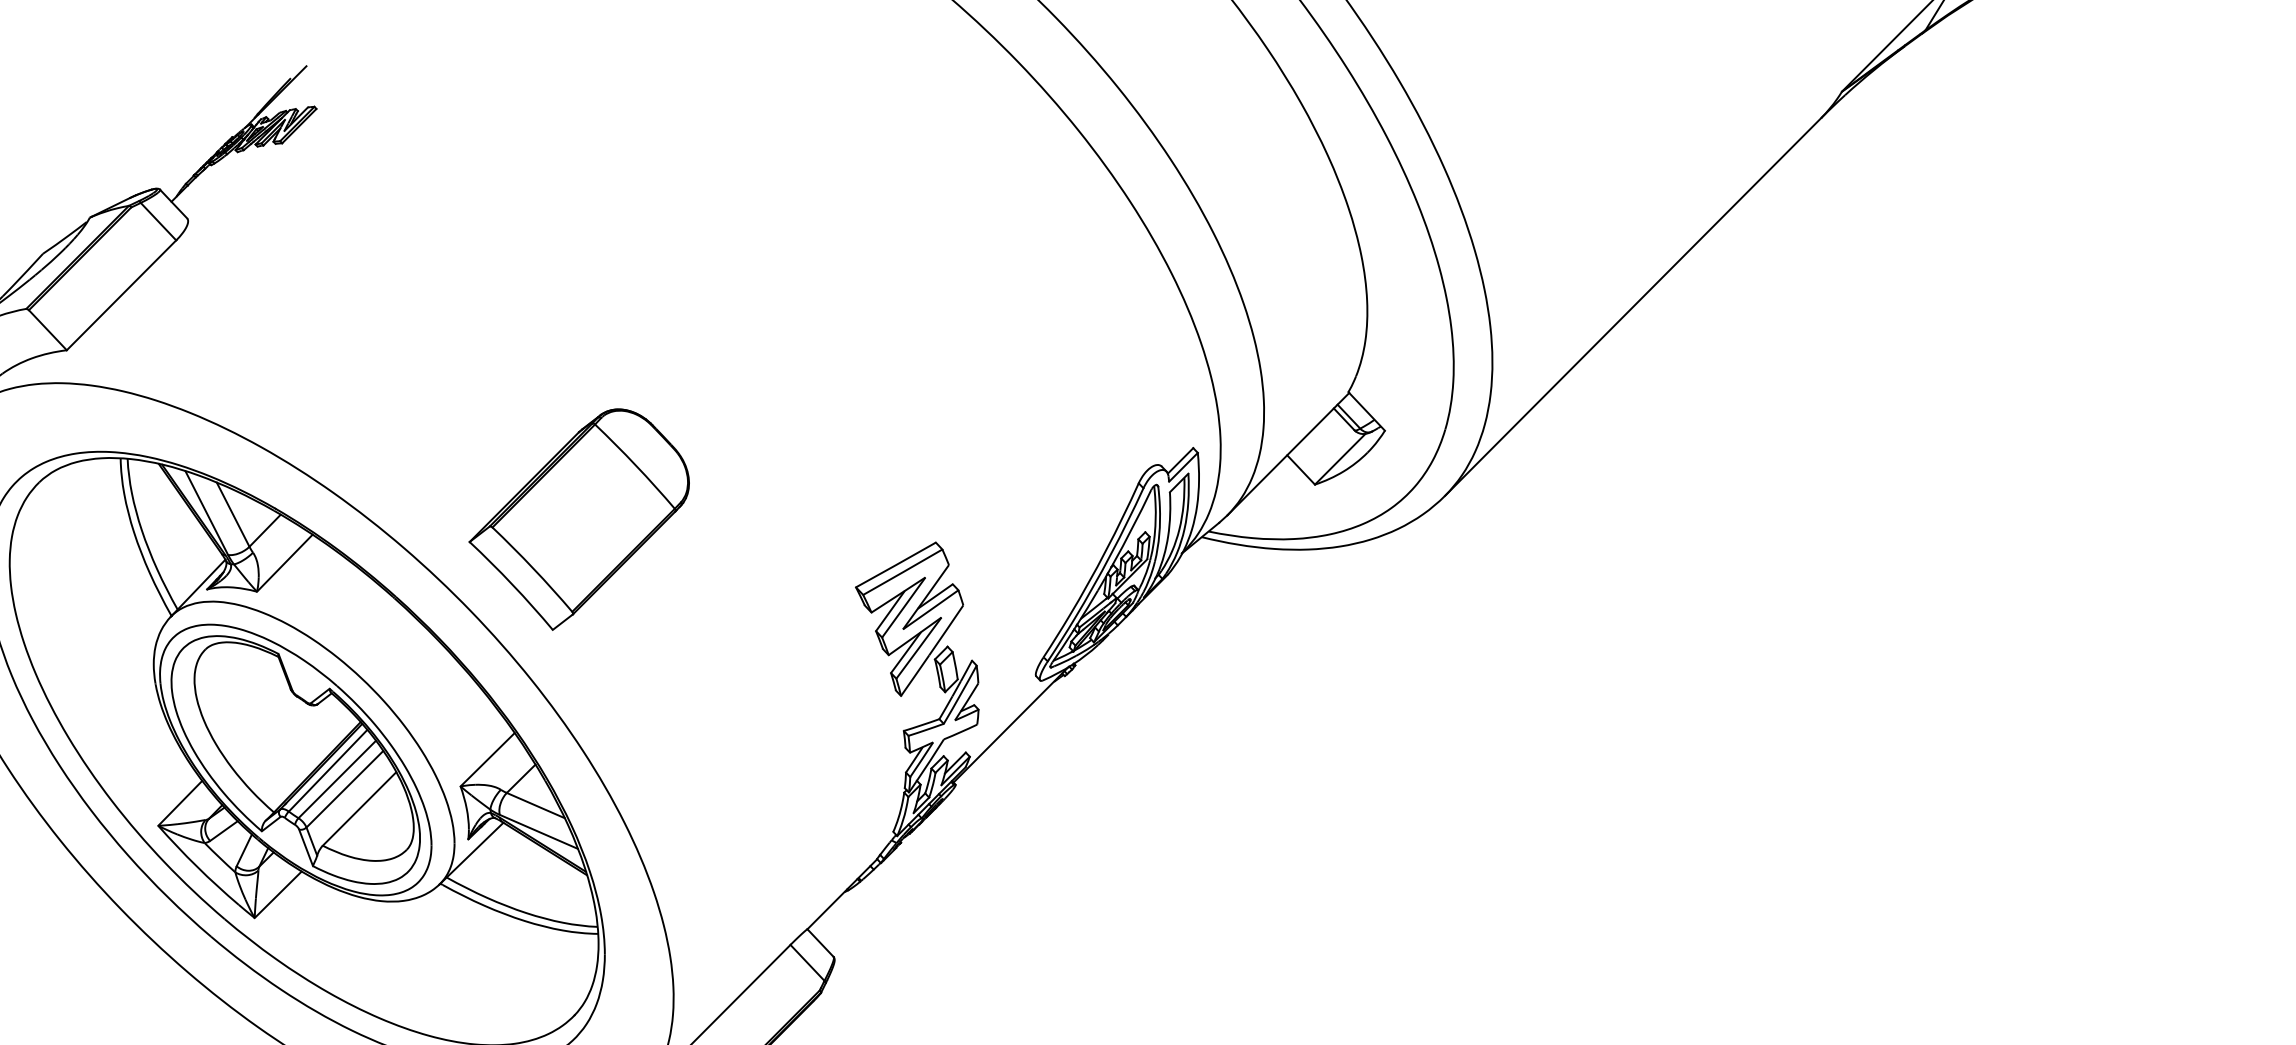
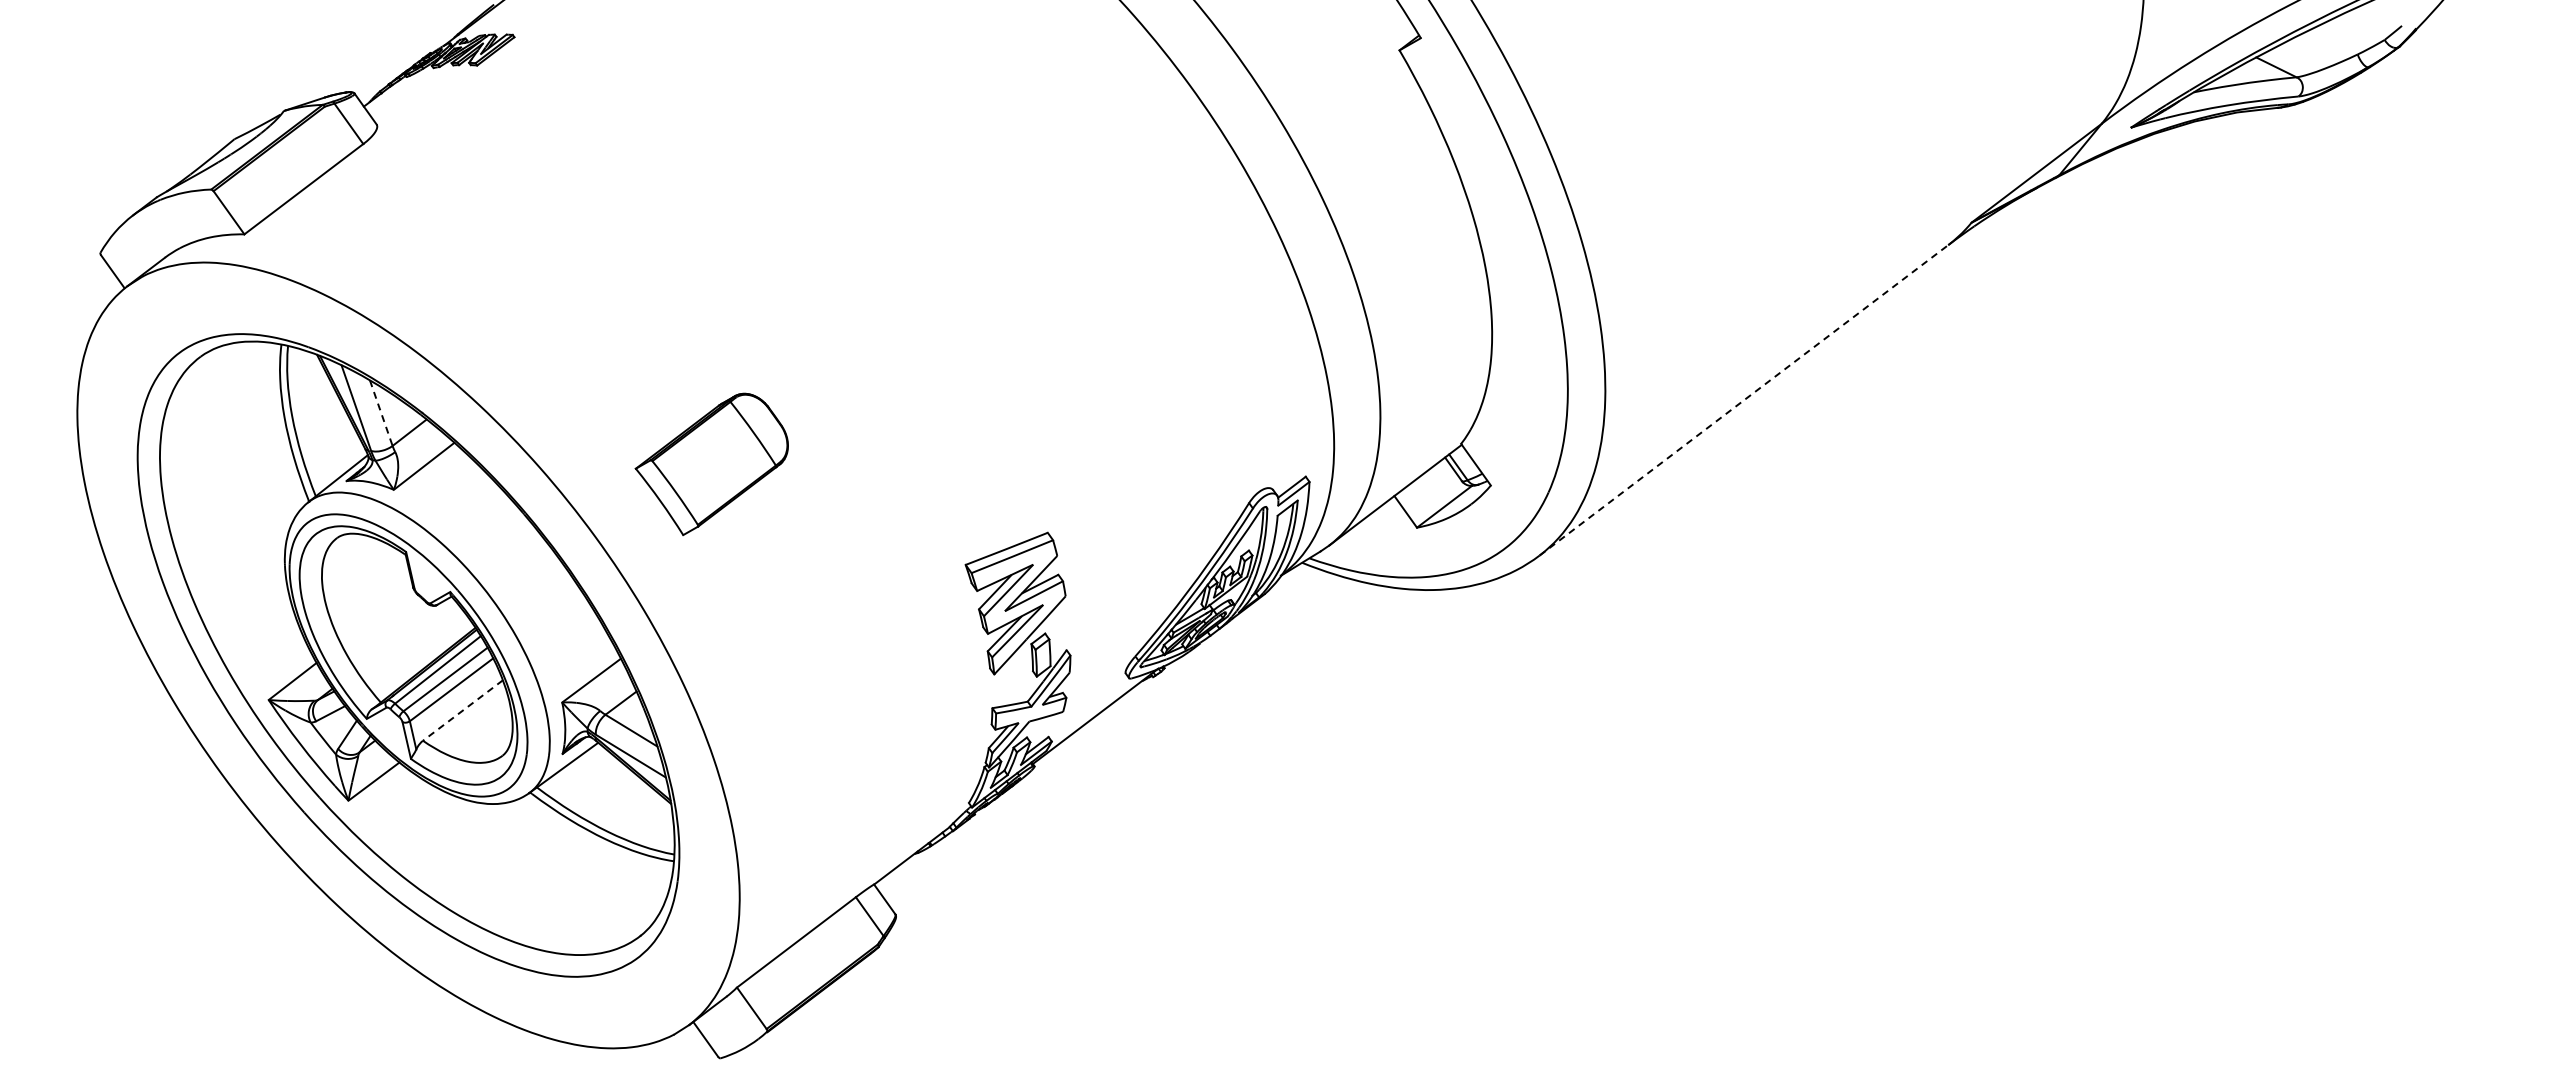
line: (1632, 307) -> (1743, 400), solid -> dashed
line: (233, 514) -> (381, 413), solid -> dashed
part: (580, 520) -> (711, 464), size x0.7
line: (359, 808) -> (462, 710), solid -> dashed

